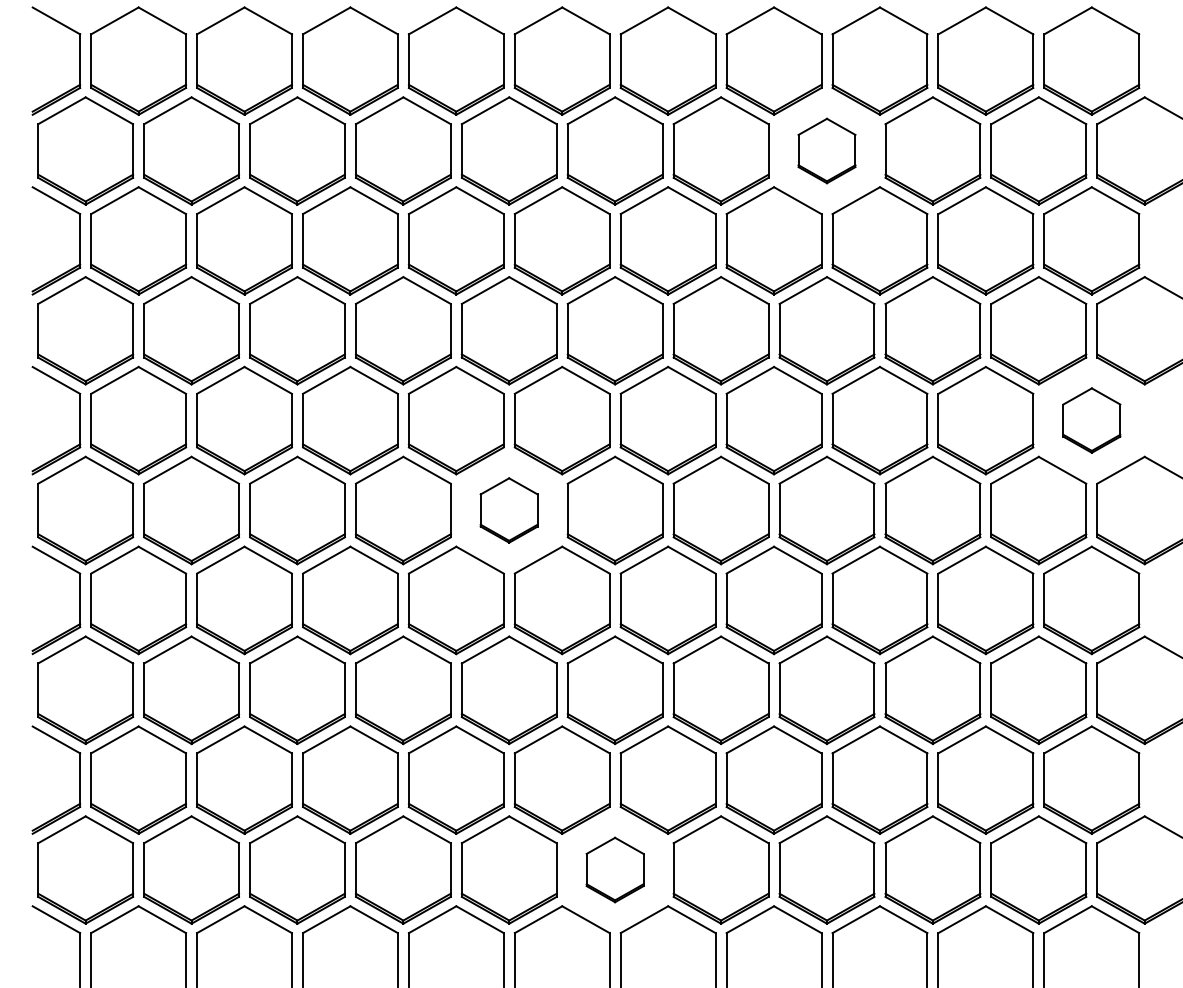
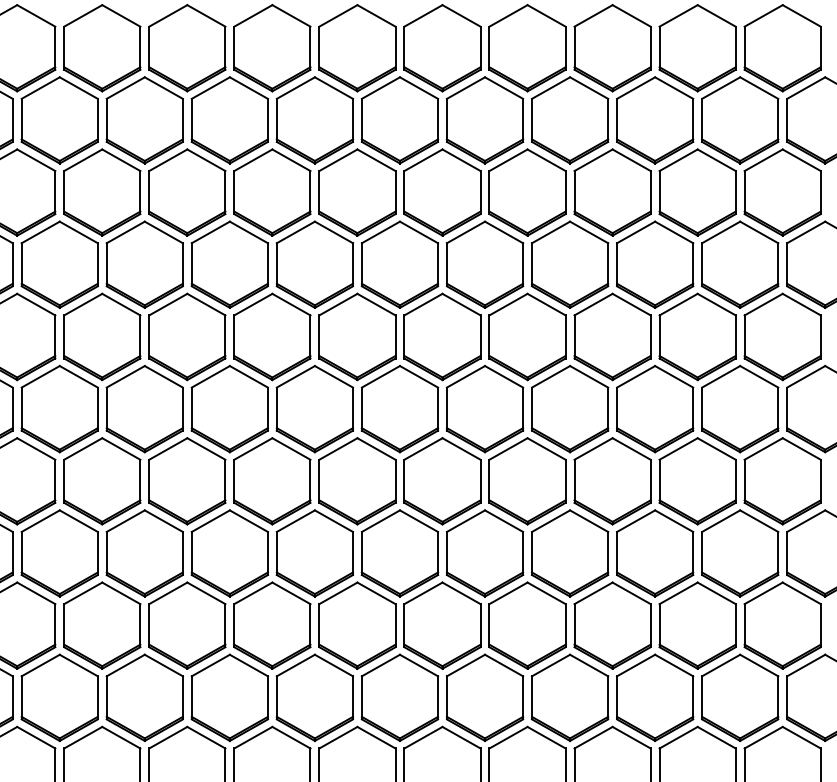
part: (826, 150) -> (569, 119), size x1.67
part: (1091, 420) -> (782, 336), size x1.67
part: (508, 510) -> (314, 409), size x1.67
part: (614, 869) -> (399, 697), size x1.67

